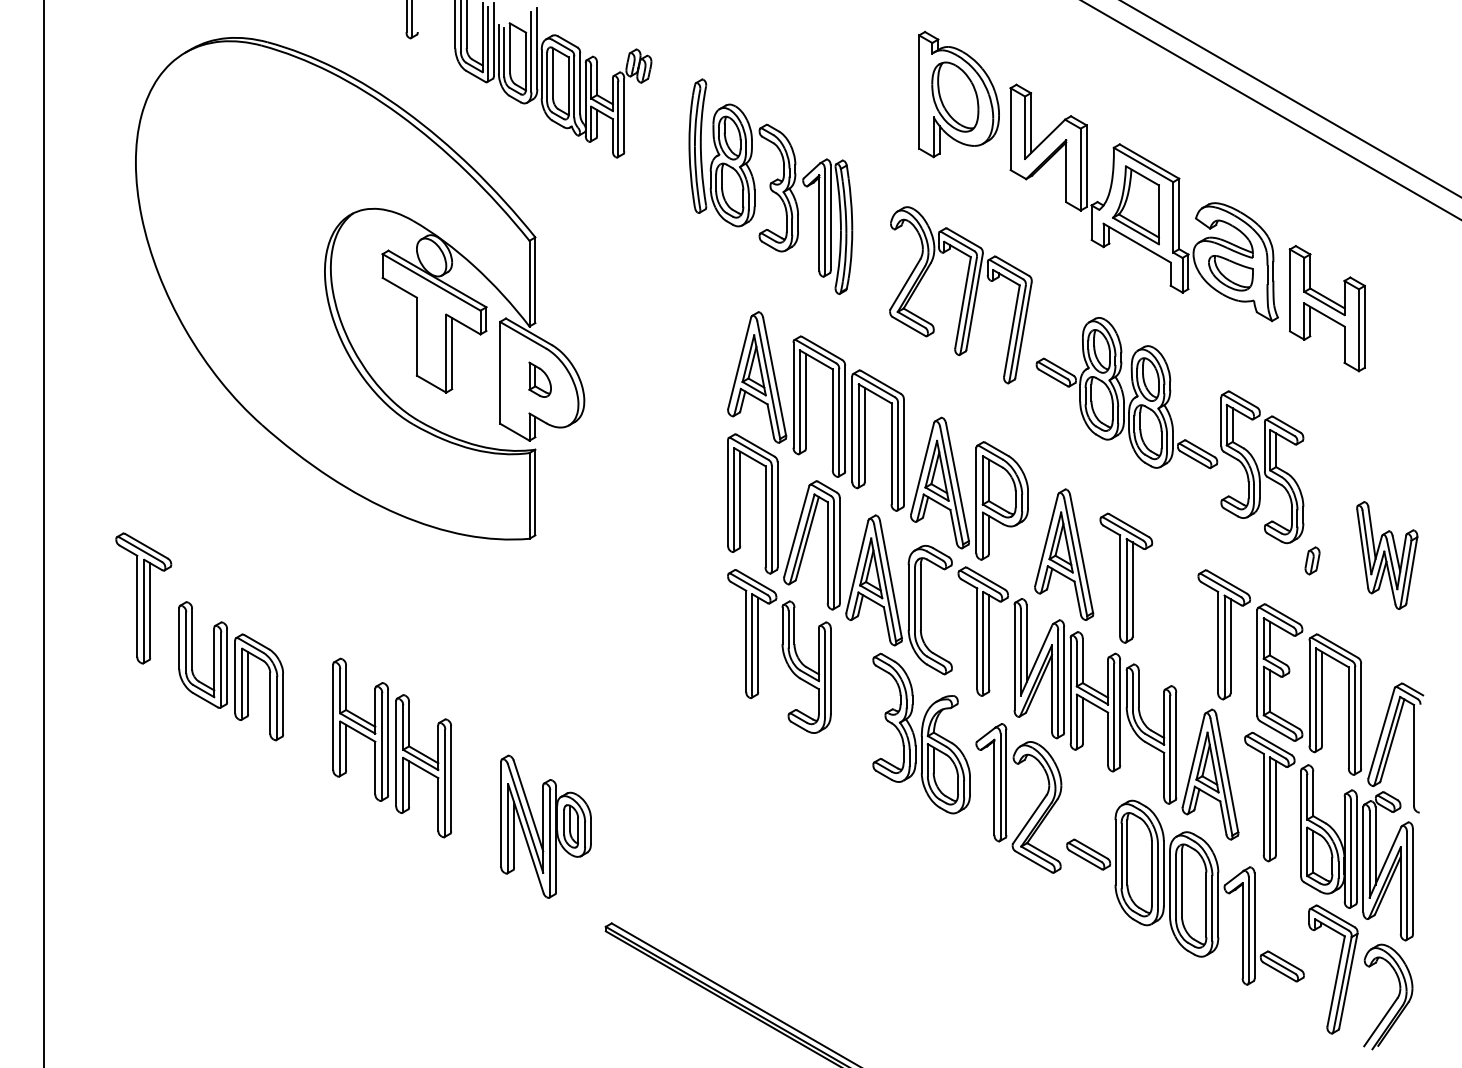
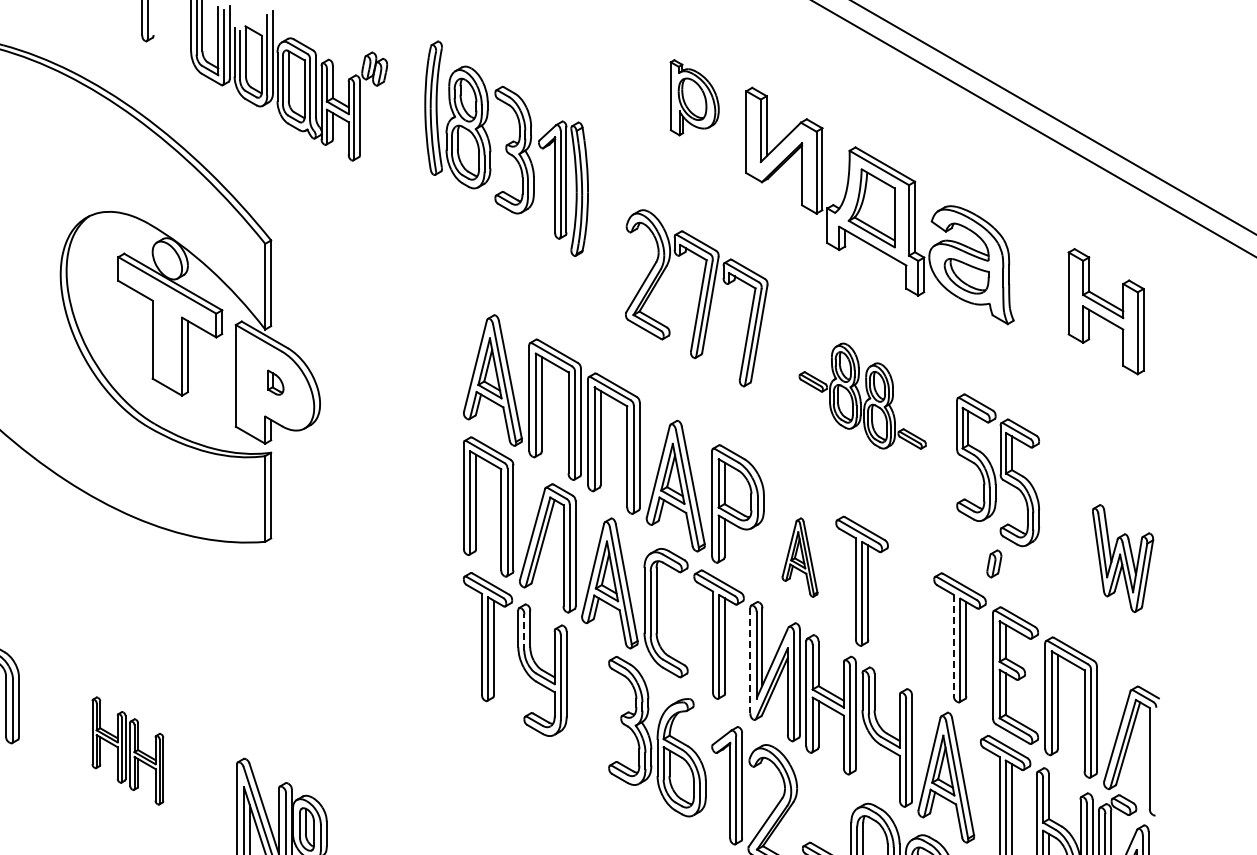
part: (958, 94) -> (694, 97), size x0.6
part: (770, 186) -> (506, 148), moved
part: (1326, 308) -> (1105, 311), moved
part: (539, 379) -> (275, 382), size x0.7
part: (1126, 393) -> (862, 396), size x0.7
part: (1064, 554) -> (800, 557), size x0.6
part: (1312, 560) -> (994, 563), moved
line: (788, 628) -> (524, 631), solid -> dashed
line: (1218, 642) -> (954, 645), solid -> dashed
line: (1014, 657) -> (750, 660), solid -> dashed
part: (391, 747) -> (127, 750), size x0.6

